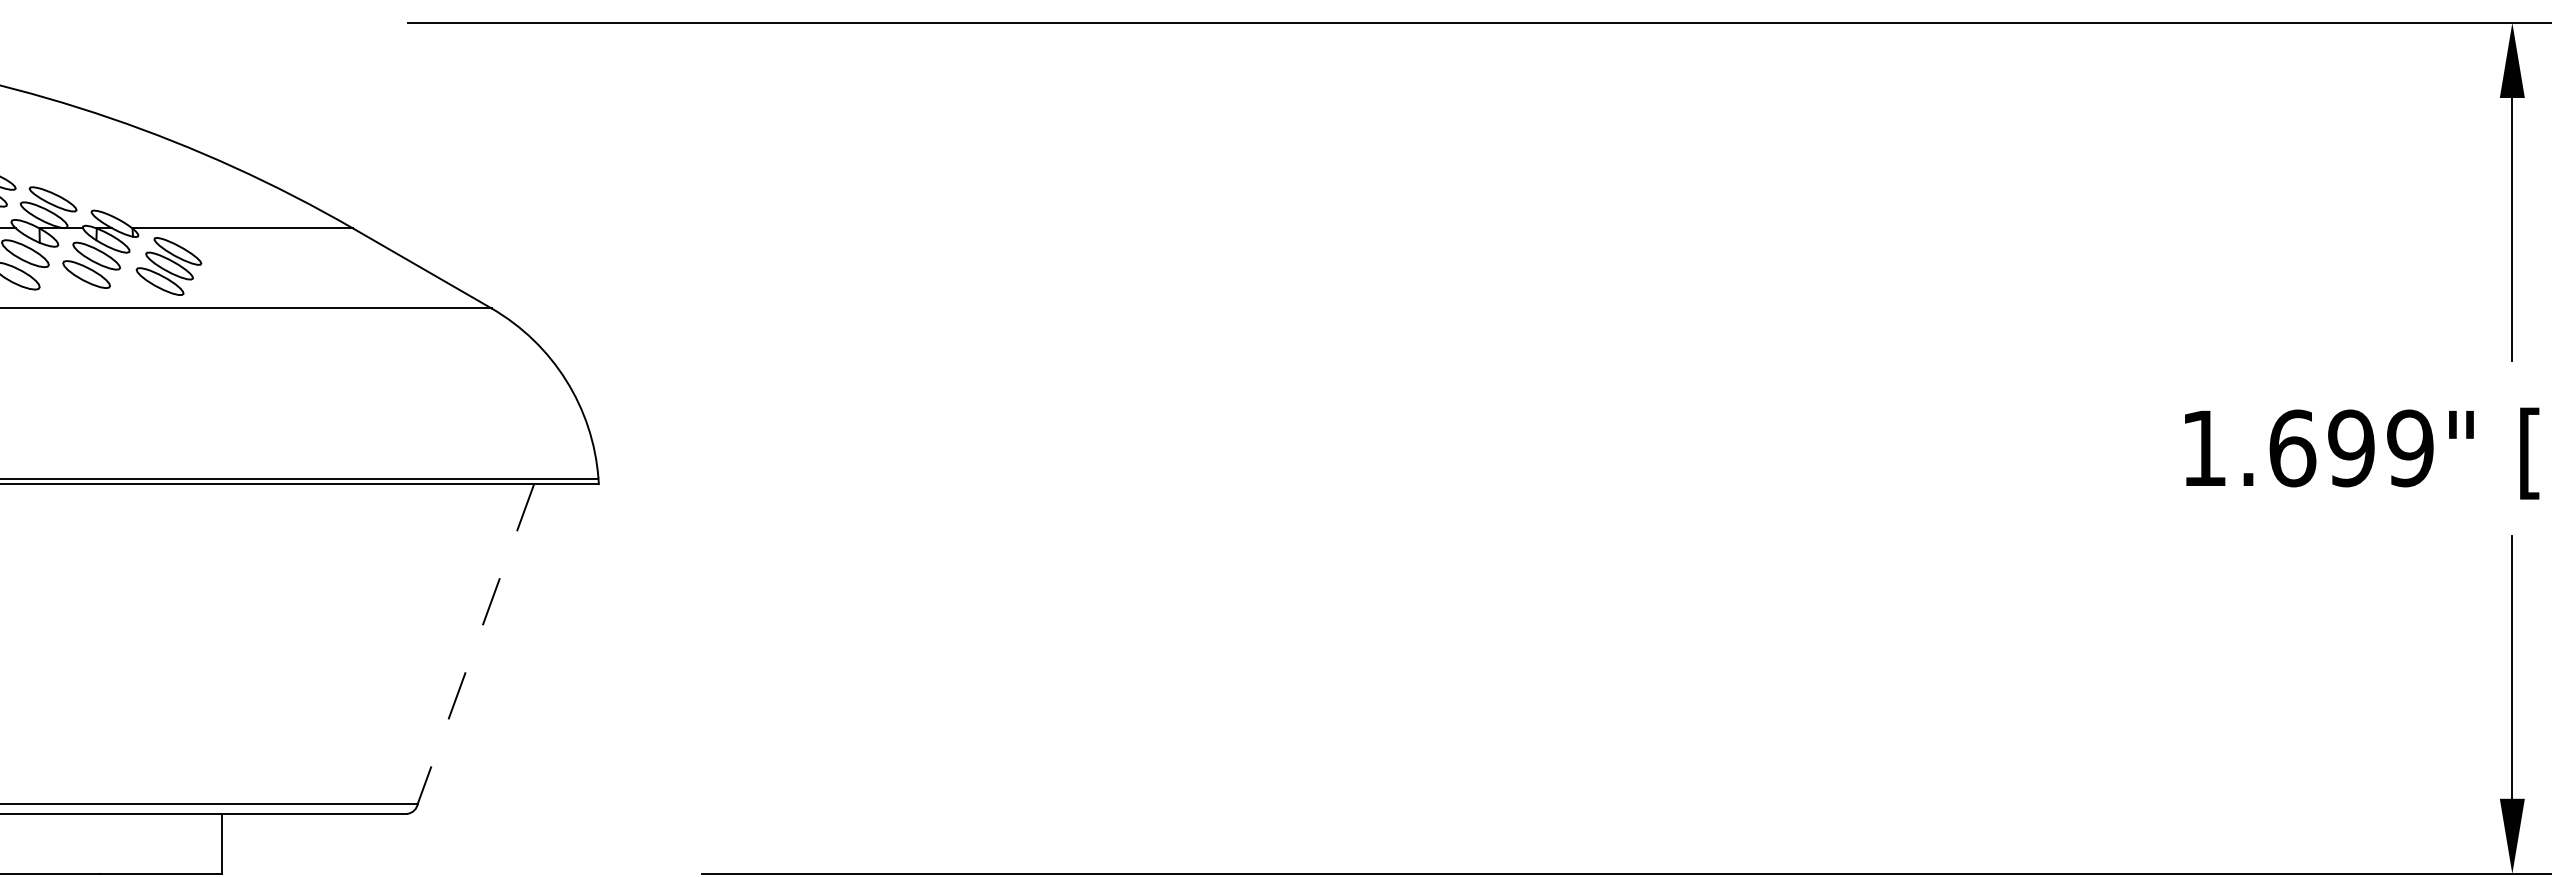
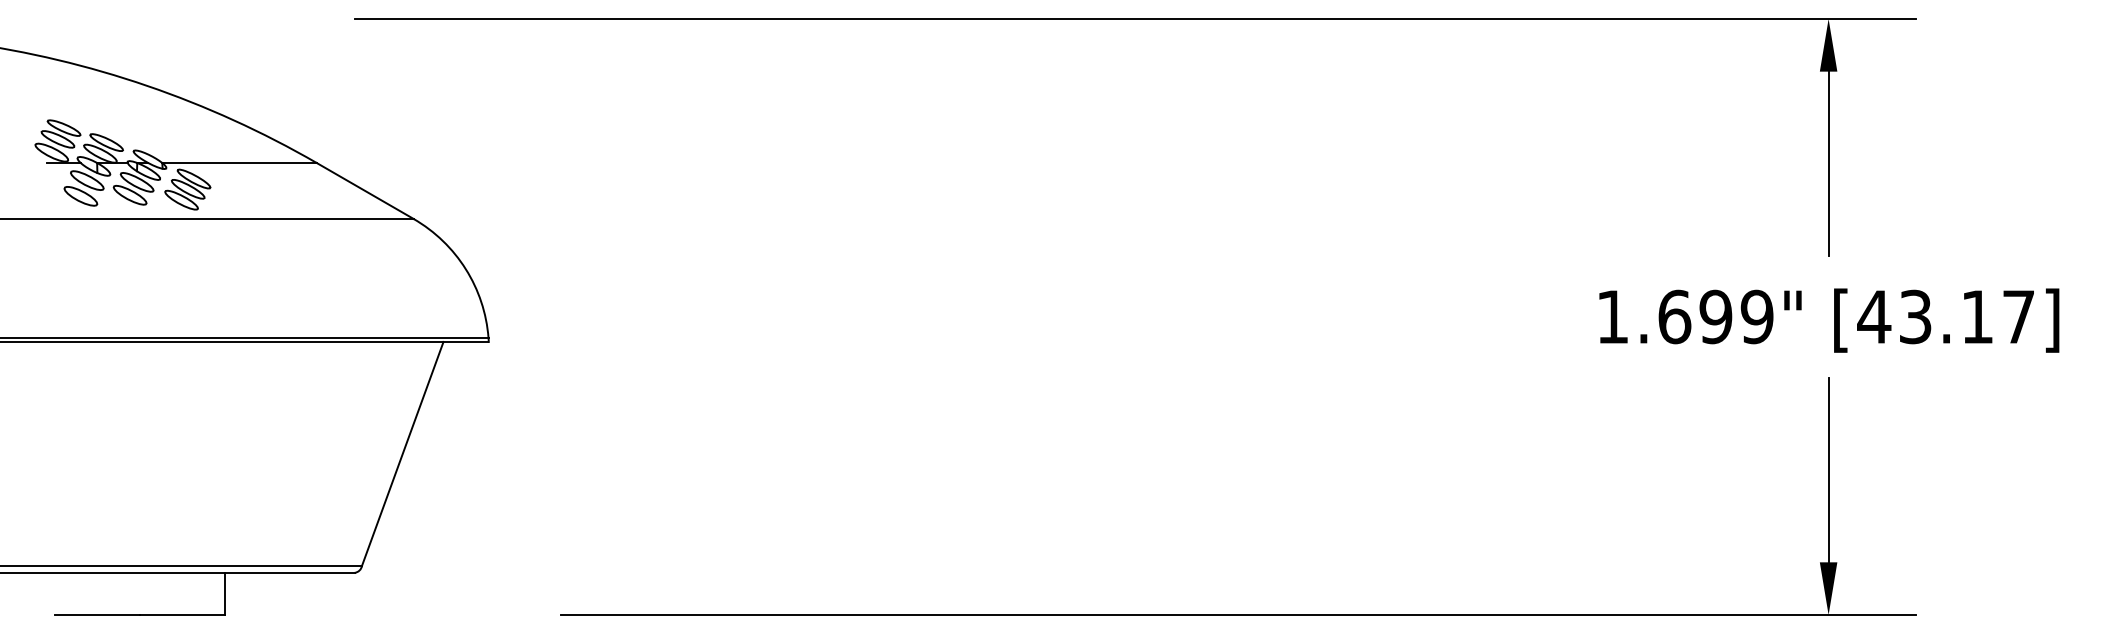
line: (475, 644) -> (402, 454), dashed -> solid

